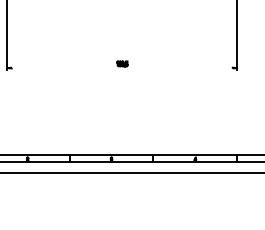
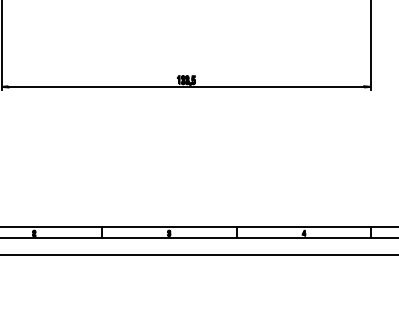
line: (121, 68) -> (185, 87), added

